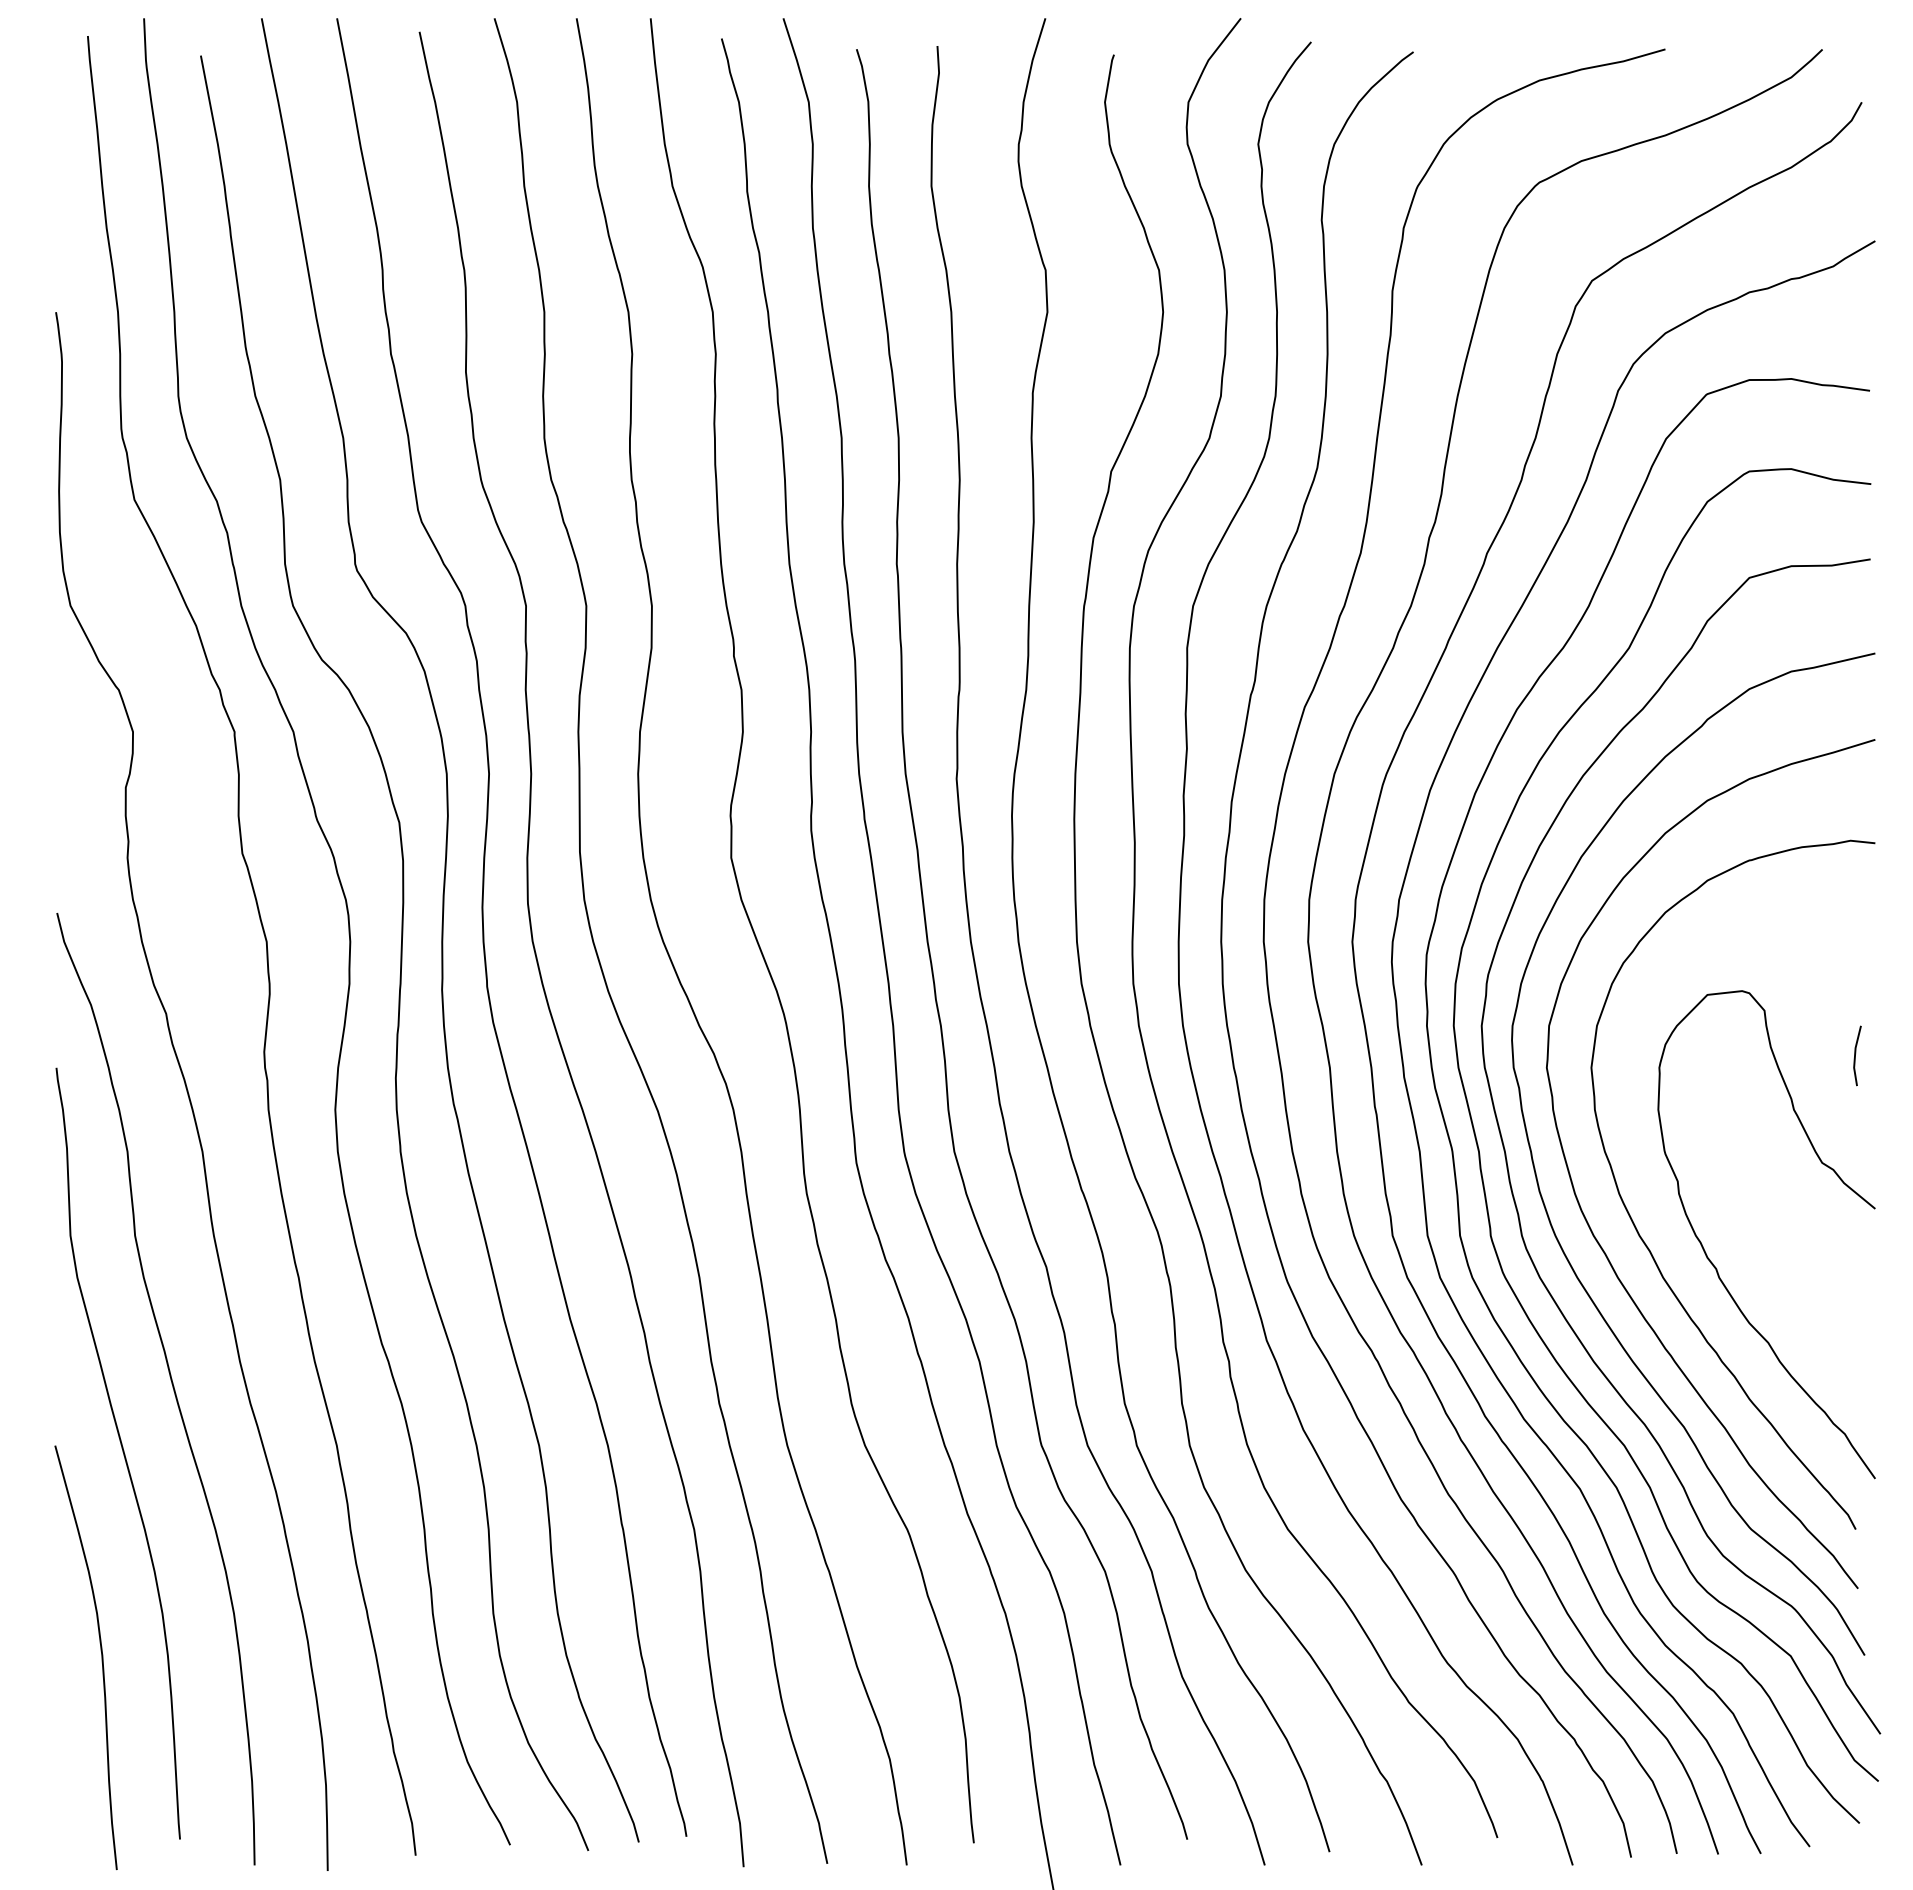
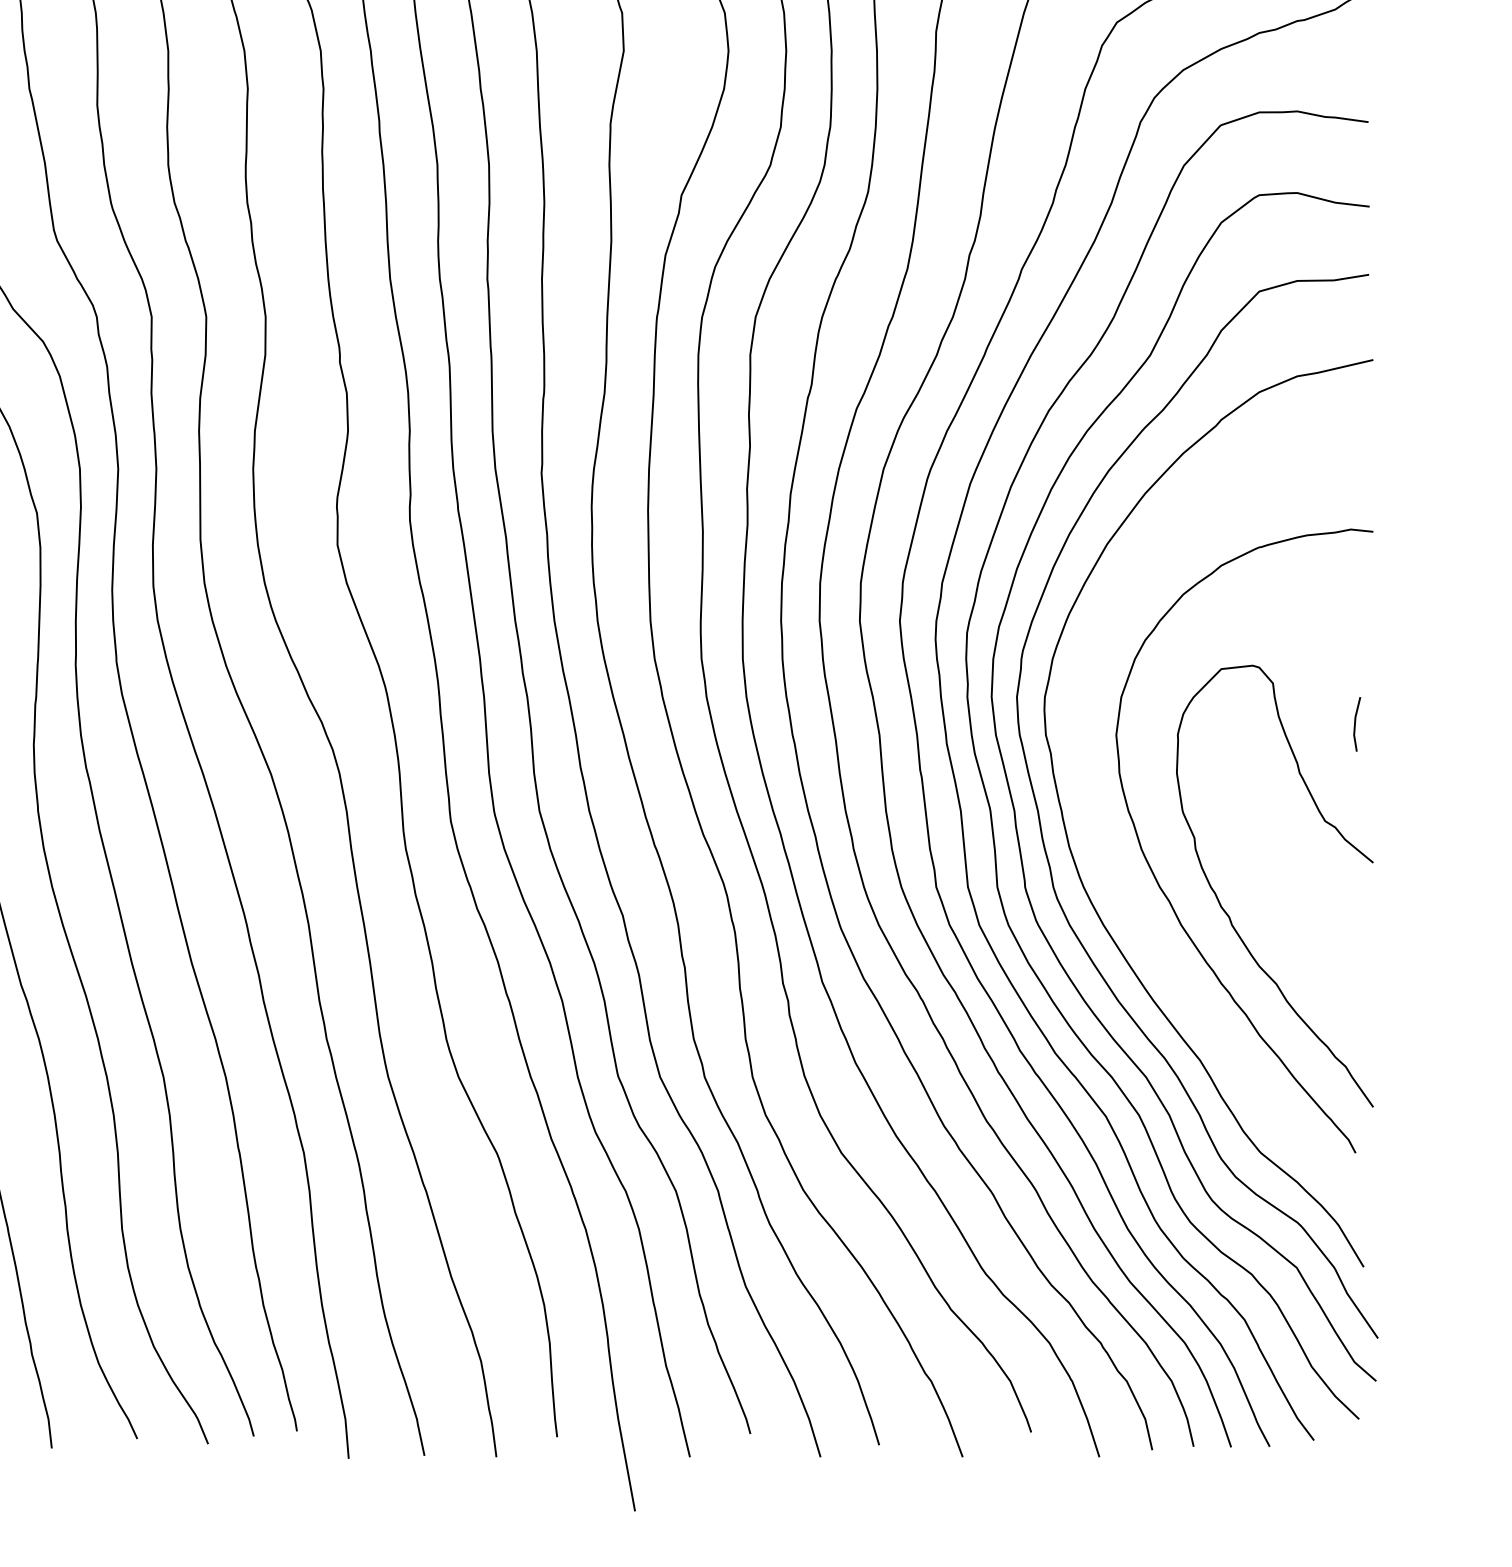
curve: (1589, 1224) -> (1114, 876), removed

